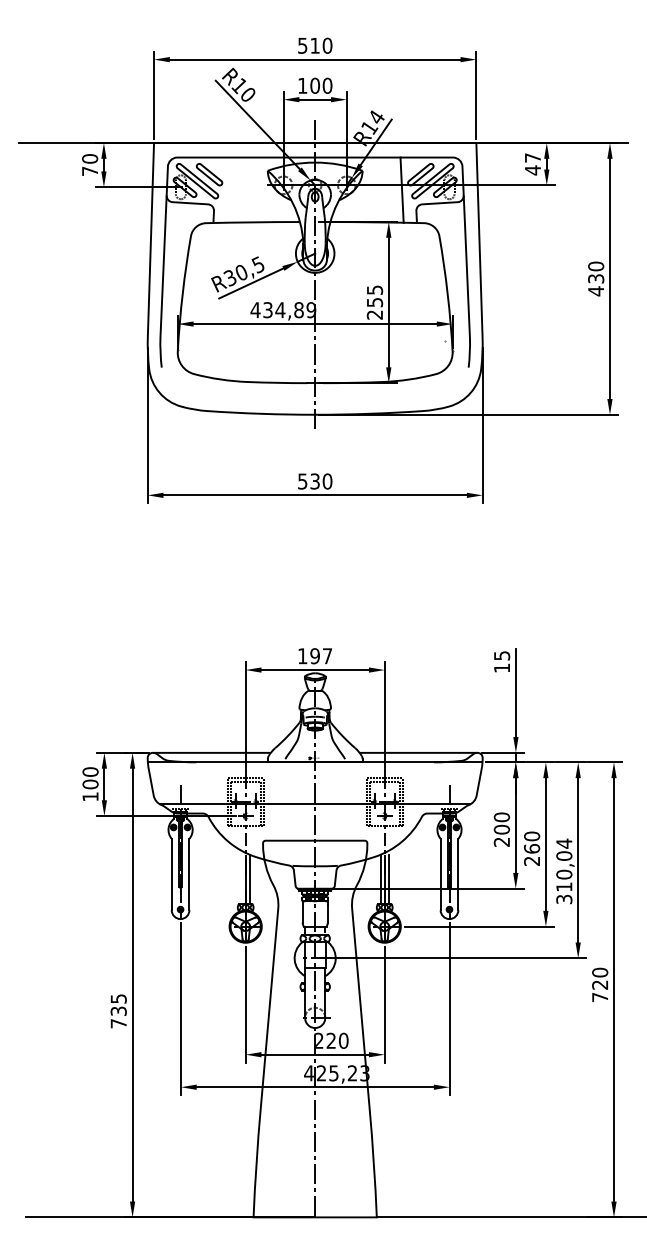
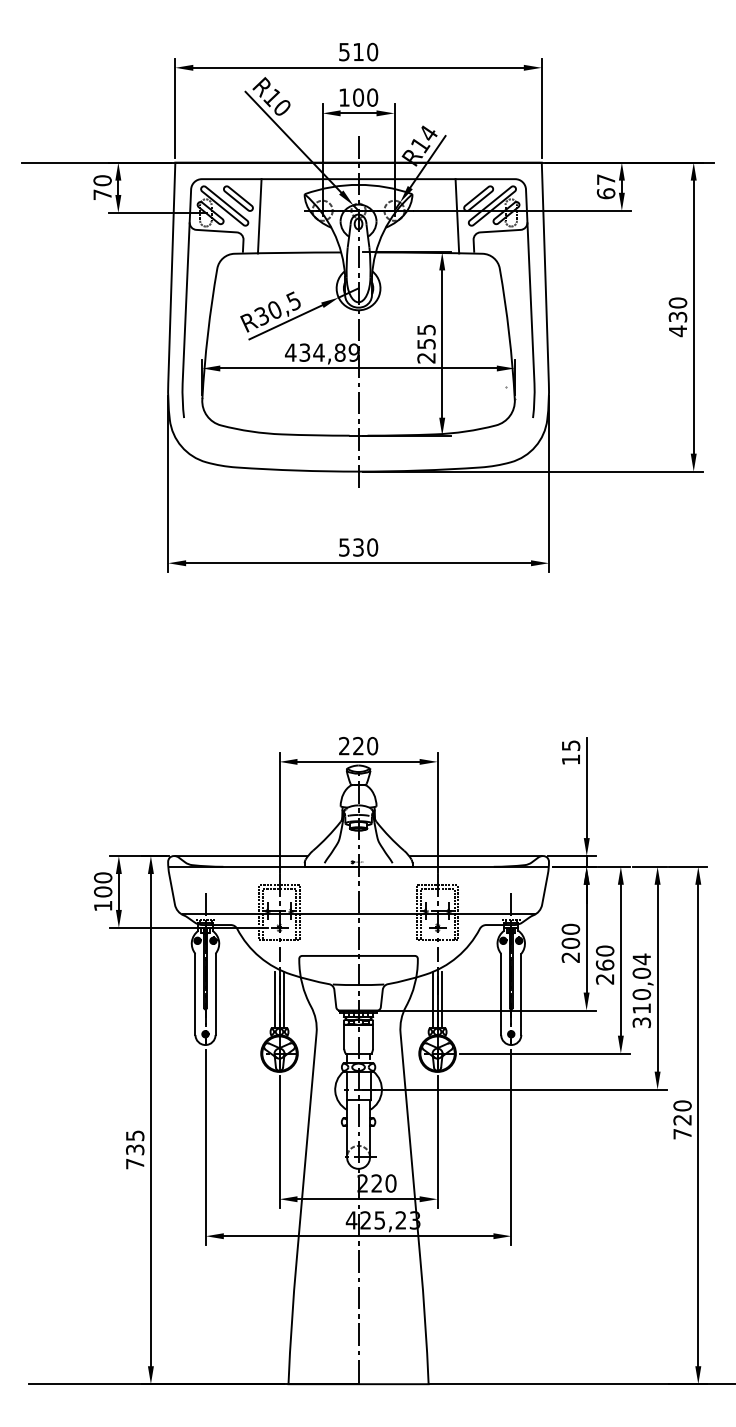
text: (532, 170) -> (605, 193), 47 -> 67
line: (228, 190) -> (259, 216), added
text: (315, 655) -> (358, 745), 197 -> 220
line: (241, 879) -> (274, 999), added

